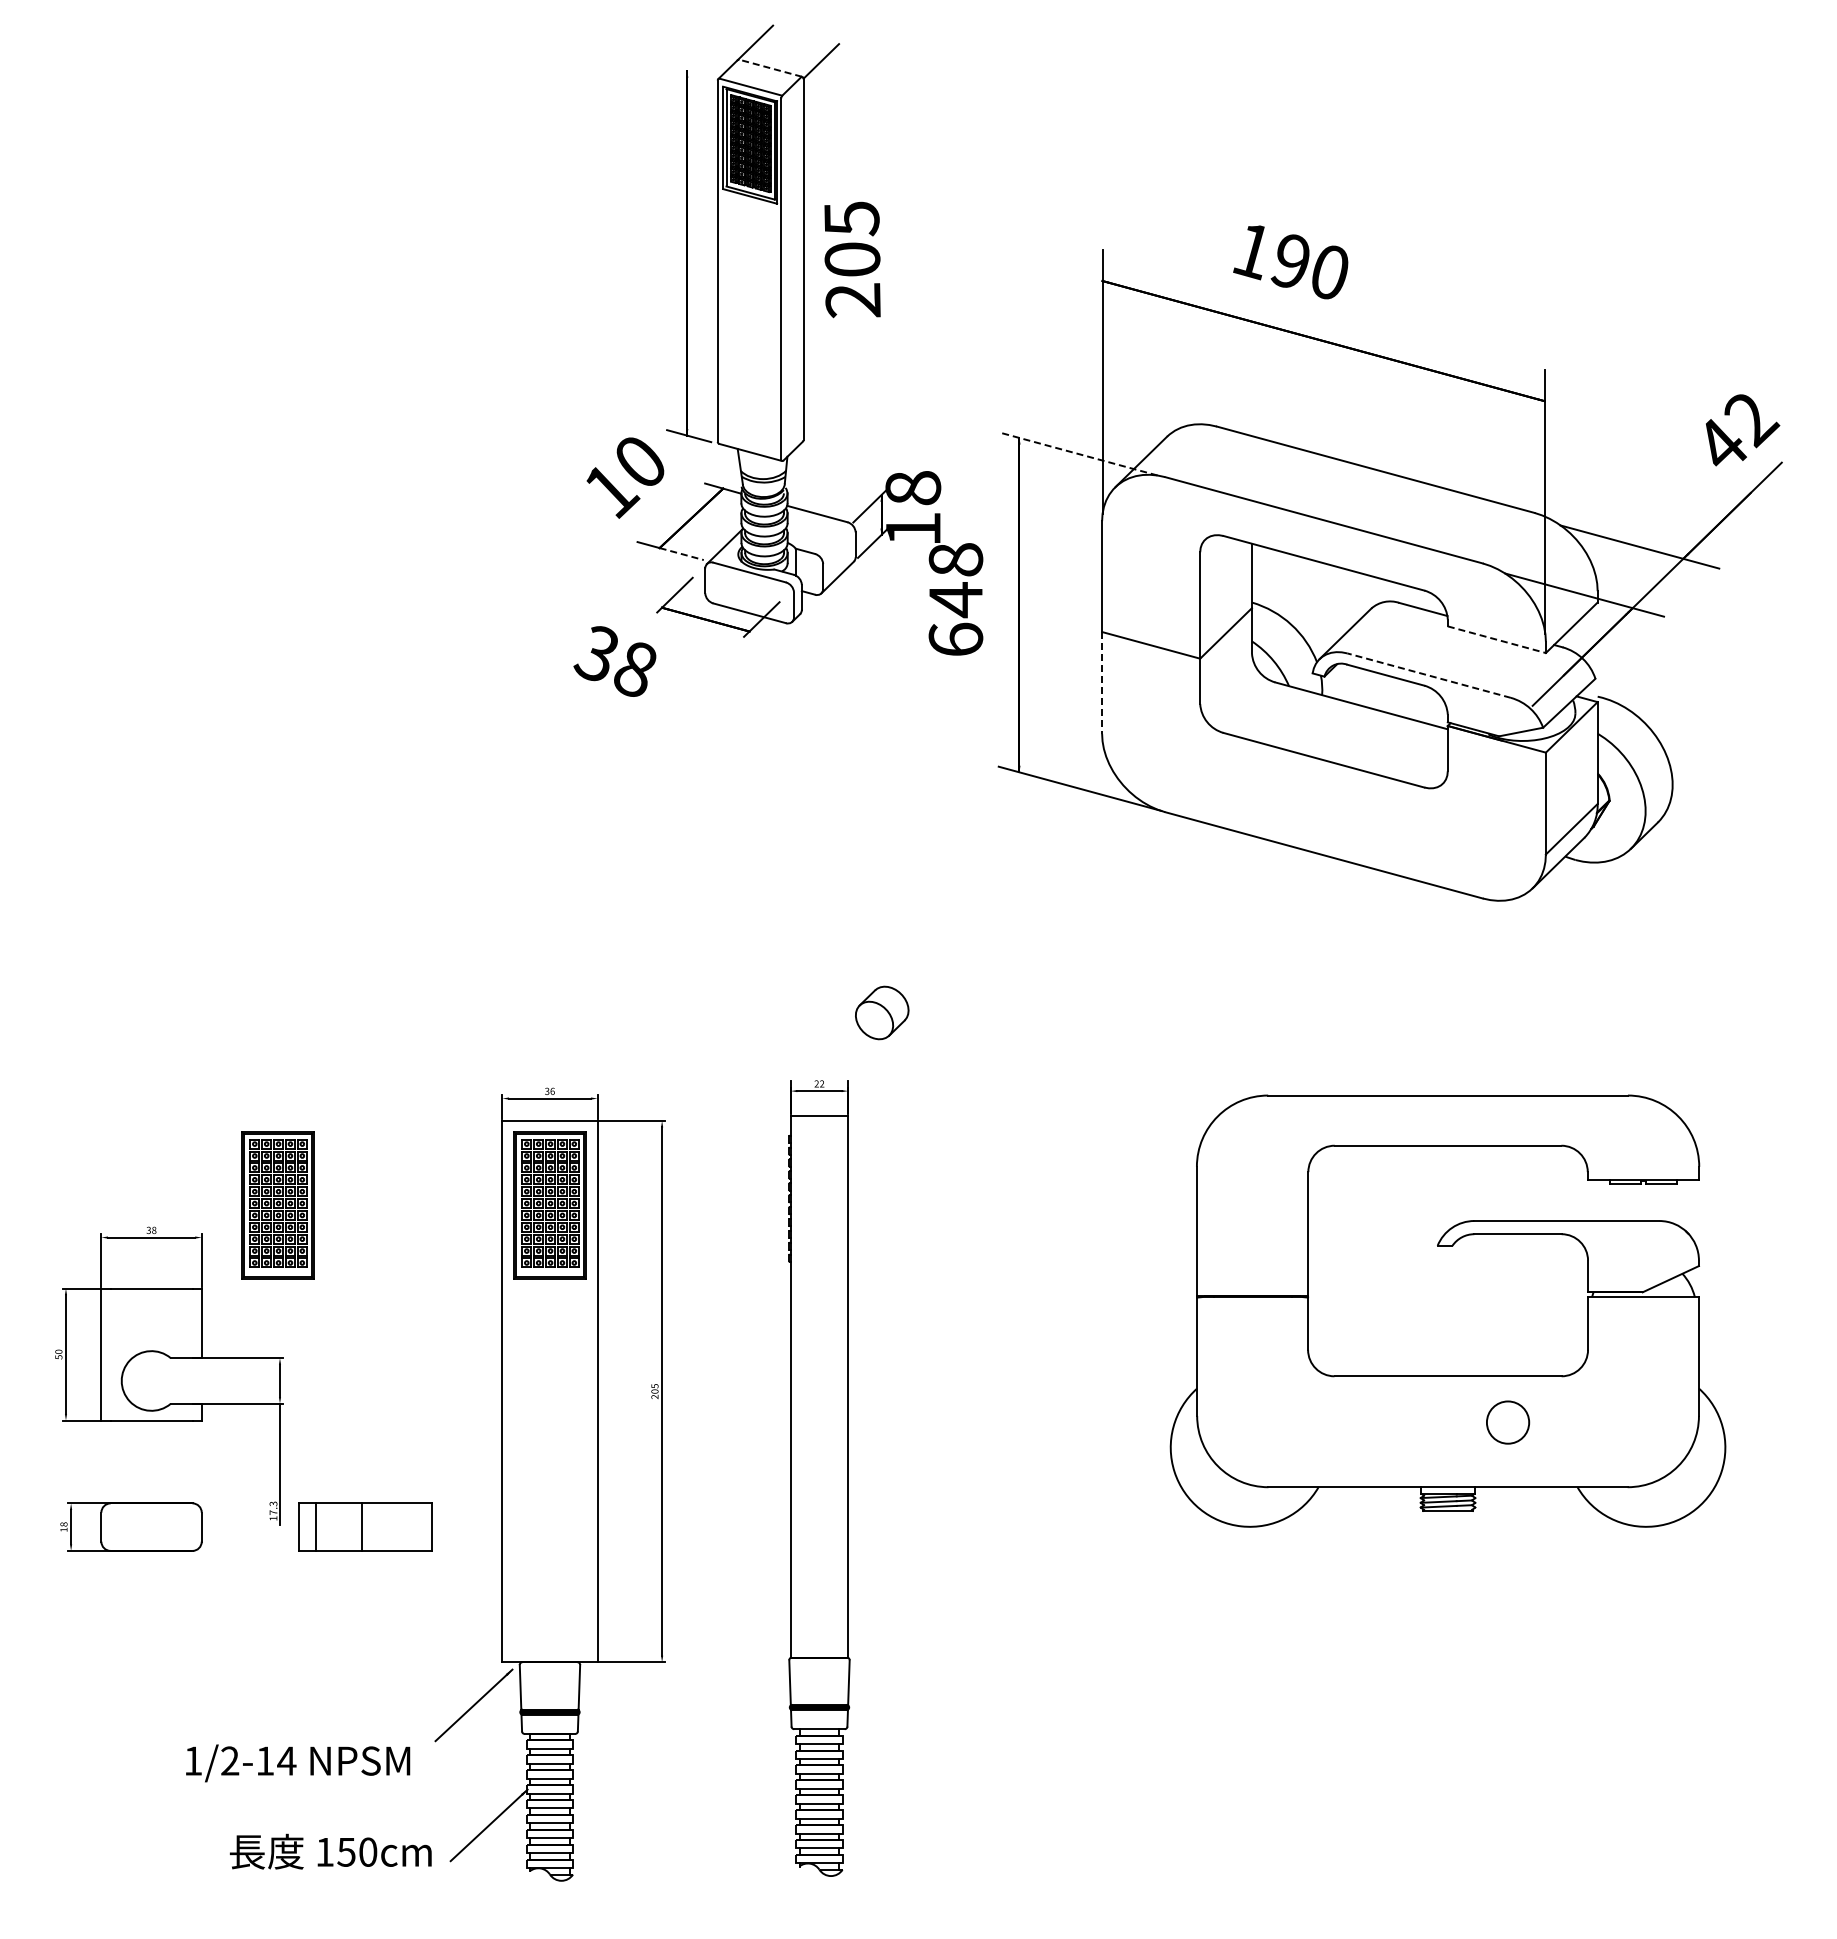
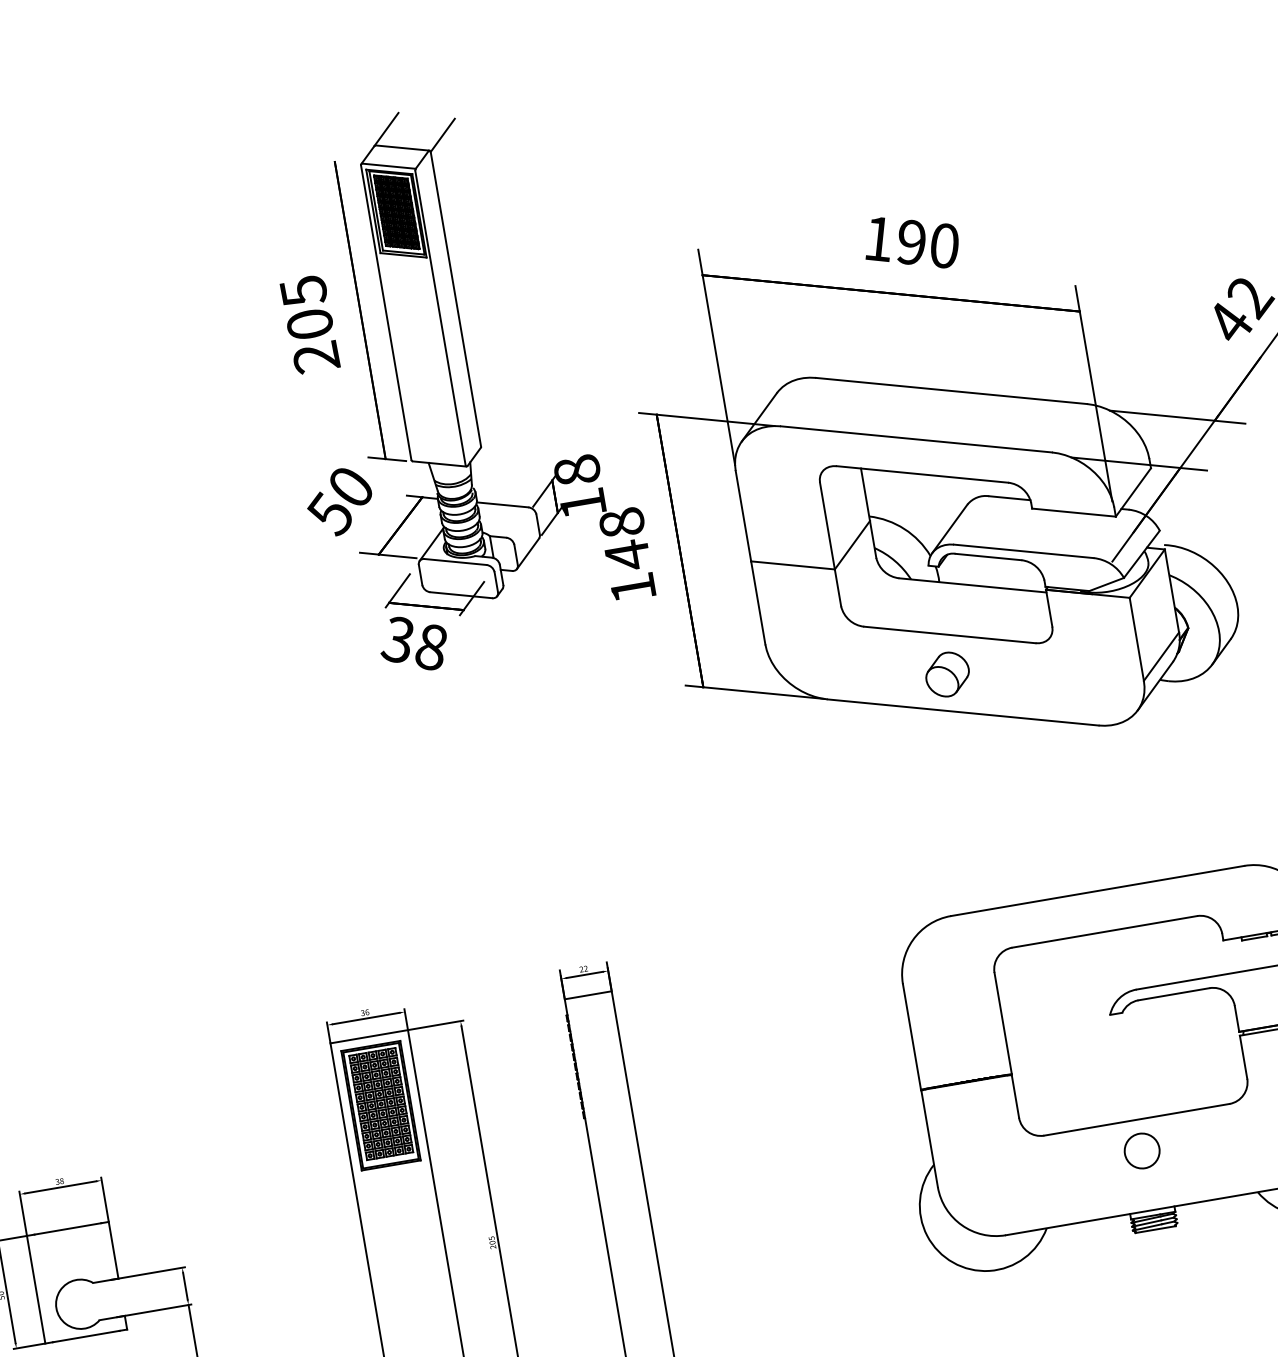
line: (770, 68) -> (402, 148), dashed -> solid
text: (852, 259) -> (309, 324), moved
text: (1290, 262) -> (911, 243), moved
line: (1077, 453) -> (706, 419), dashed -> solid
text: (611, 489) -> (331, 513), 10 -> 50
line: (681, 554) -> (397, 556), dashed -> solid
text: (955, 638) -> (632, 587), 648 -> 148
line: (1496, 639) -> (1073, 512), dashed -> solid
text: (614, 661) -> (413, 643), moved
line: (1429, 675) -> (1024, 551), dashed -> solid
line: (1102, 682) -> (758, 602), dashed -> solid
part: (882, 1012) -> (947, 674), moved
part: (277, 1205) -> (158, 1143), removed
circle: (1508, 1422) -> (1142, 1150), moved

